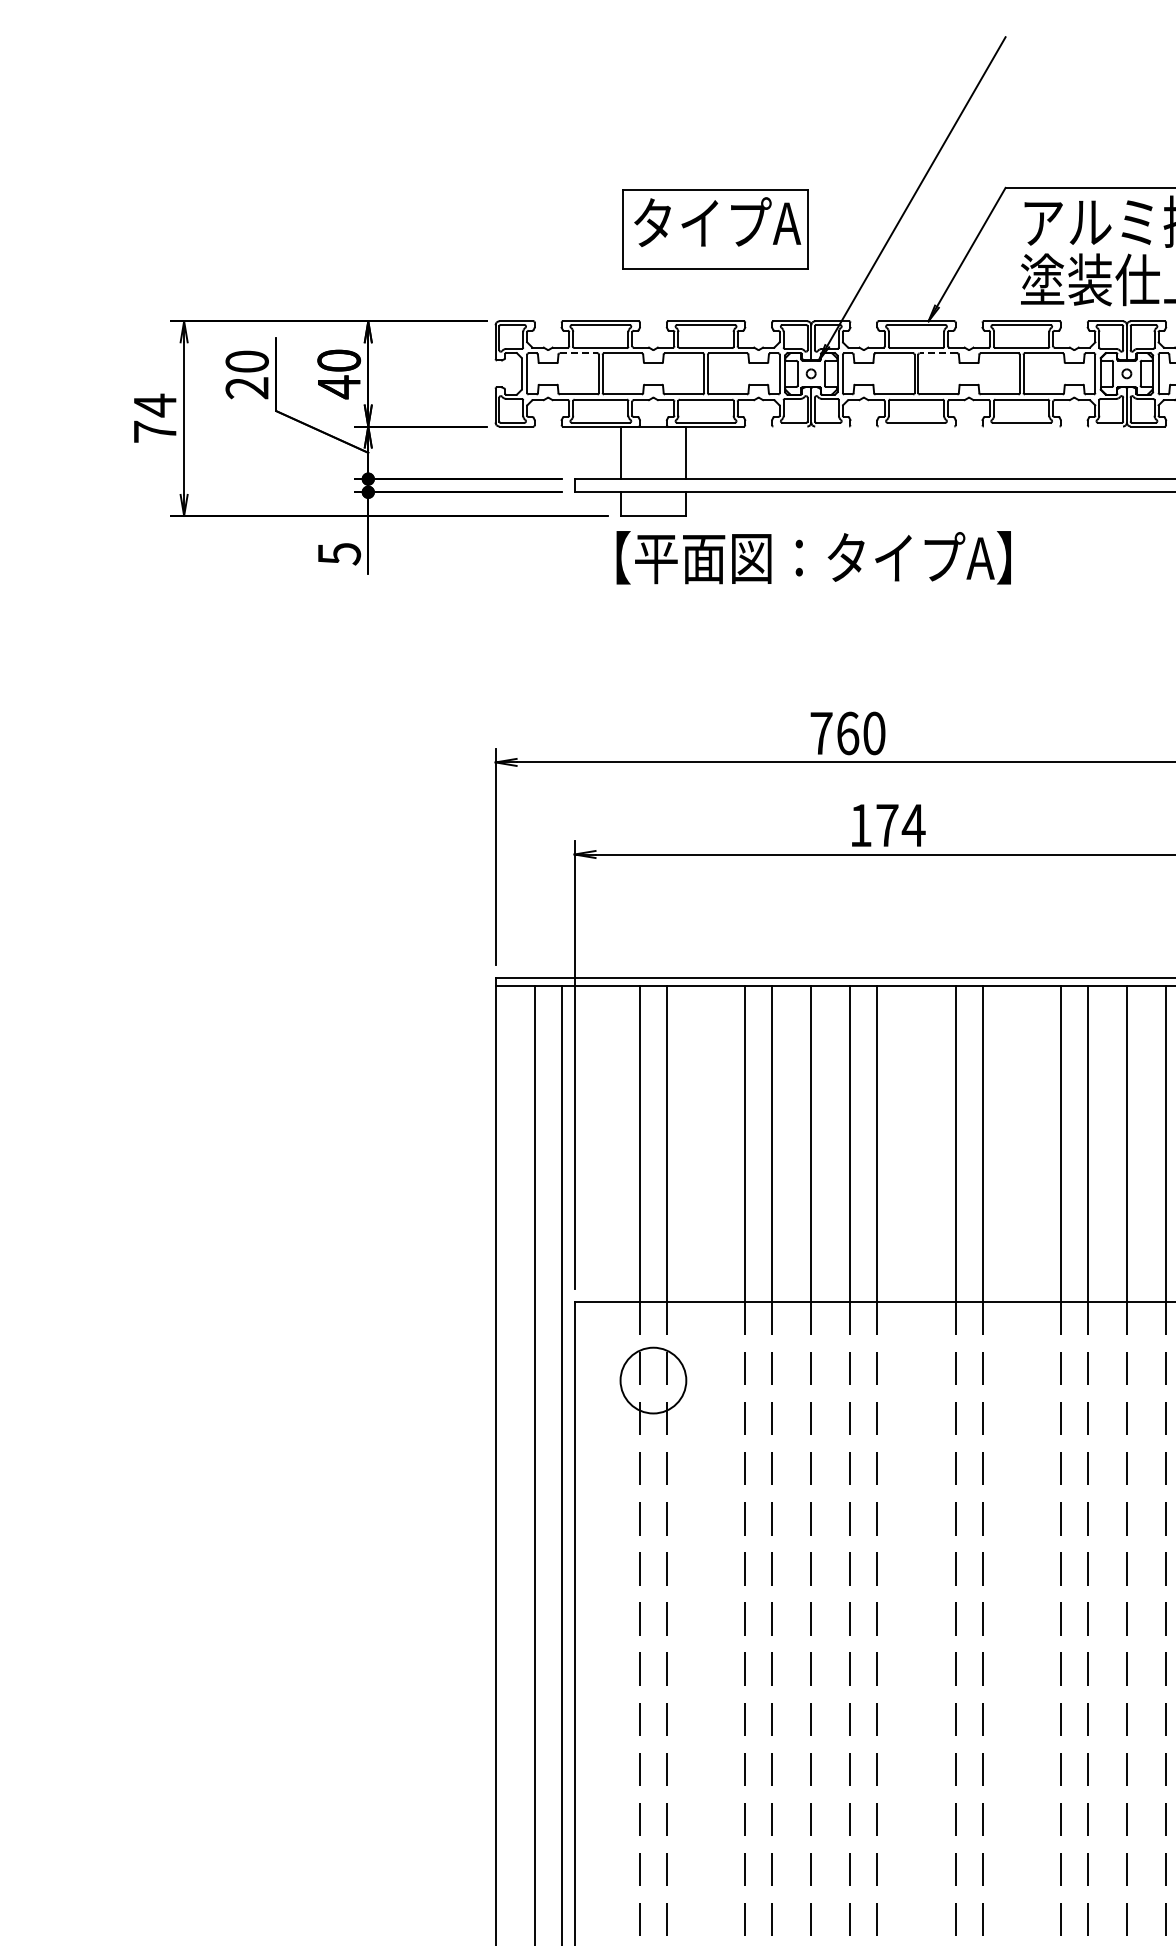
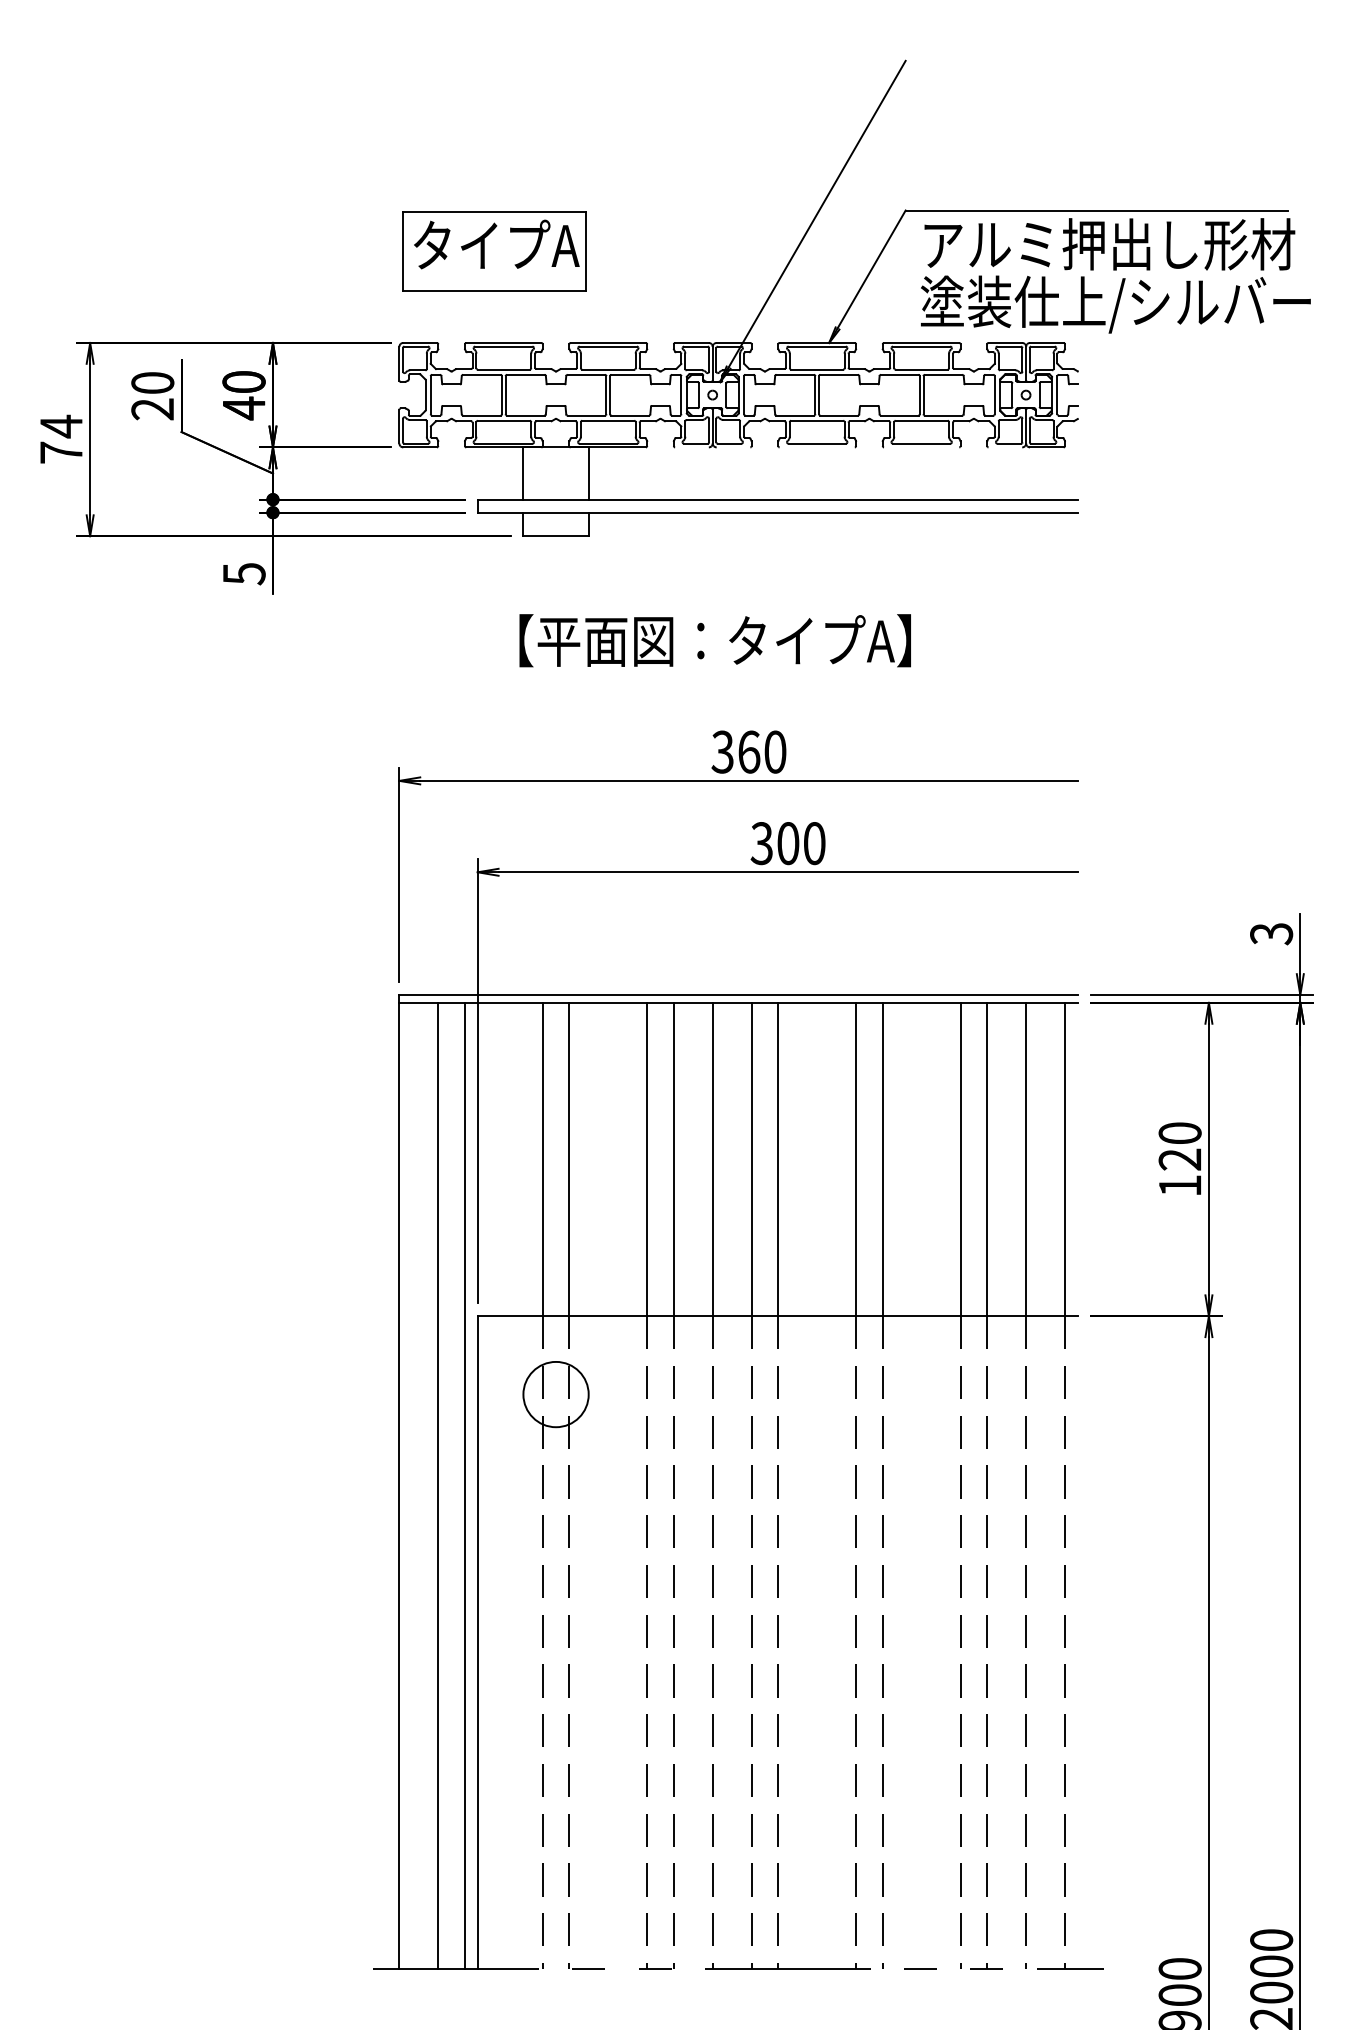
part: (715, 229) -> (494, 251), moved
line: (578, 353) -> (481, 374), dashed -> solid
line: (938, 353) -> (839, 374), dashed -> solid
text: (813, 557) -> (714, 640), moved
text: (821, 732) -> (722, 751), 760 -> 360
text: (887, 825) -> (788, 843), 174 -> 300

